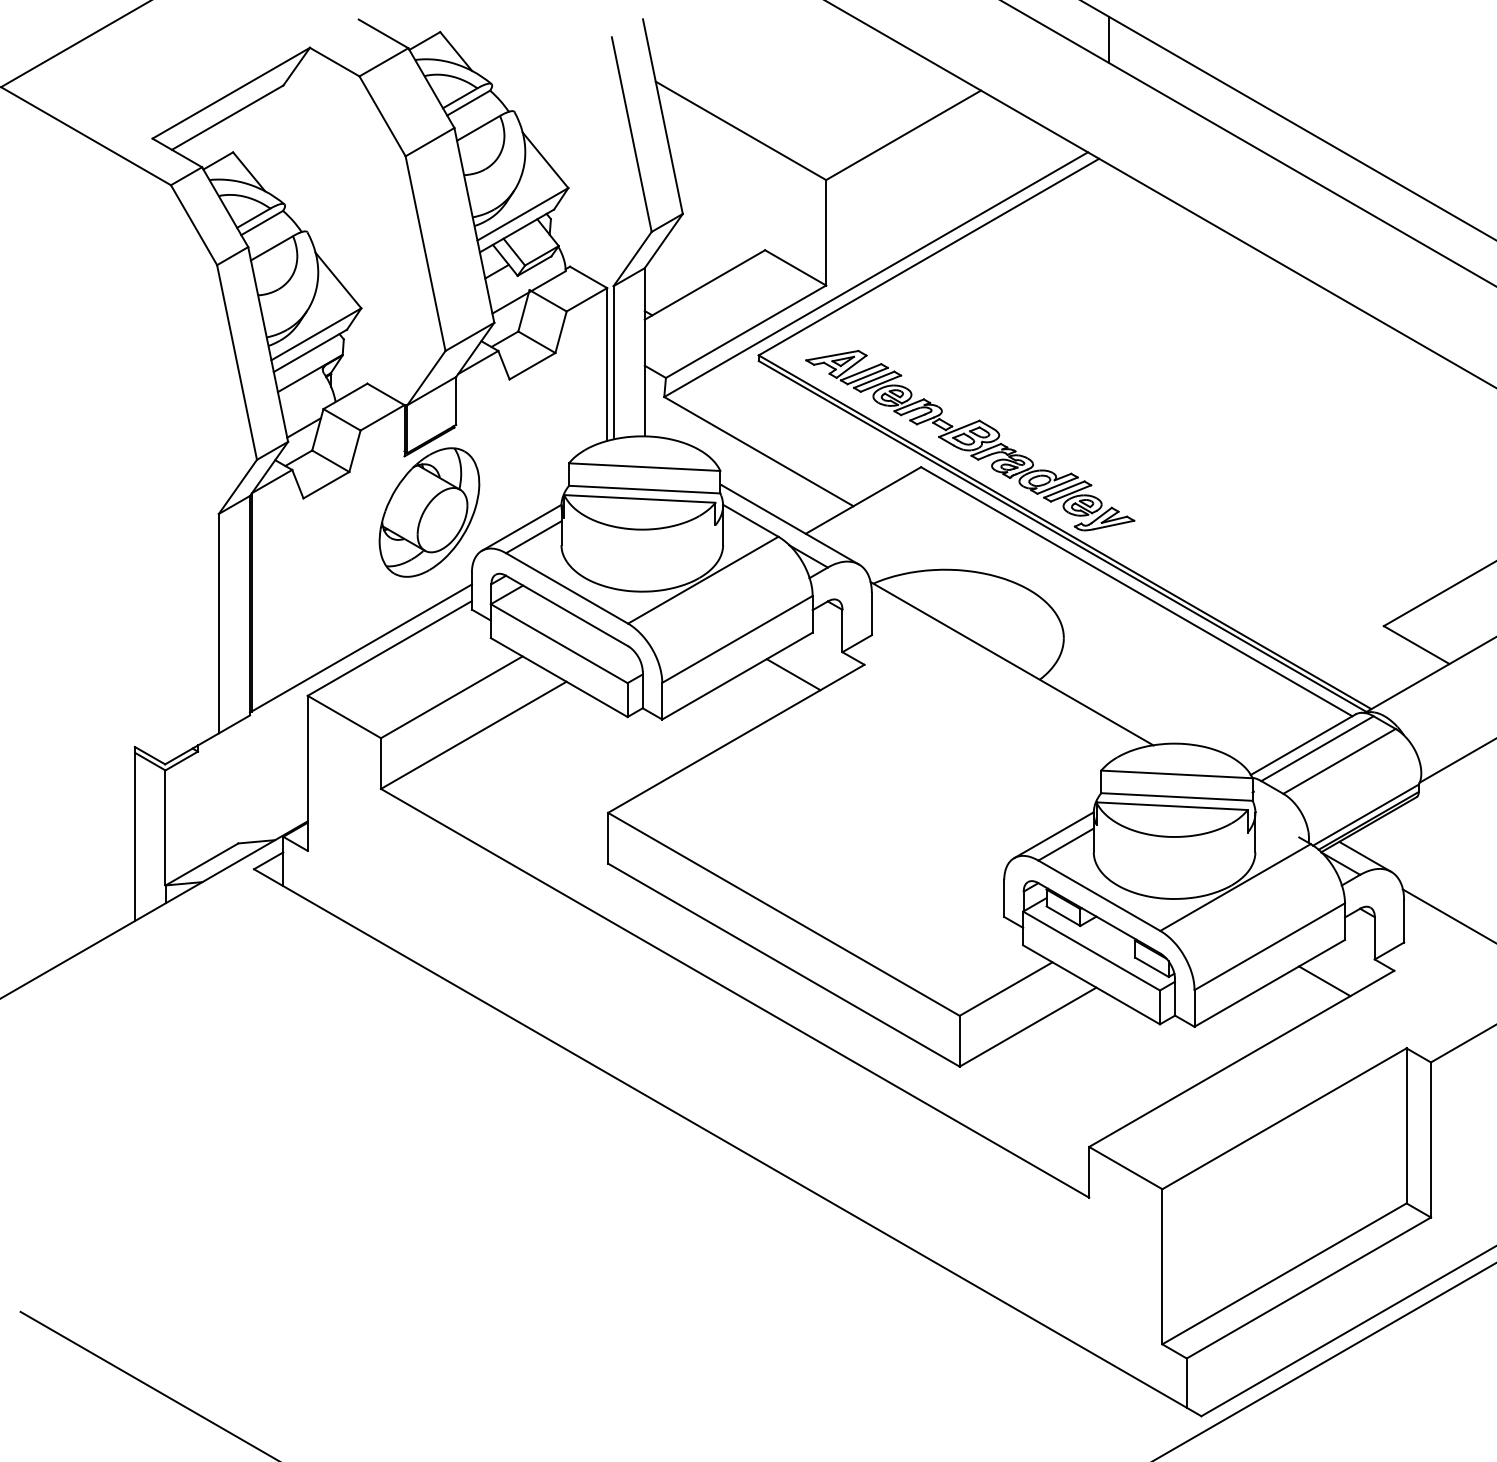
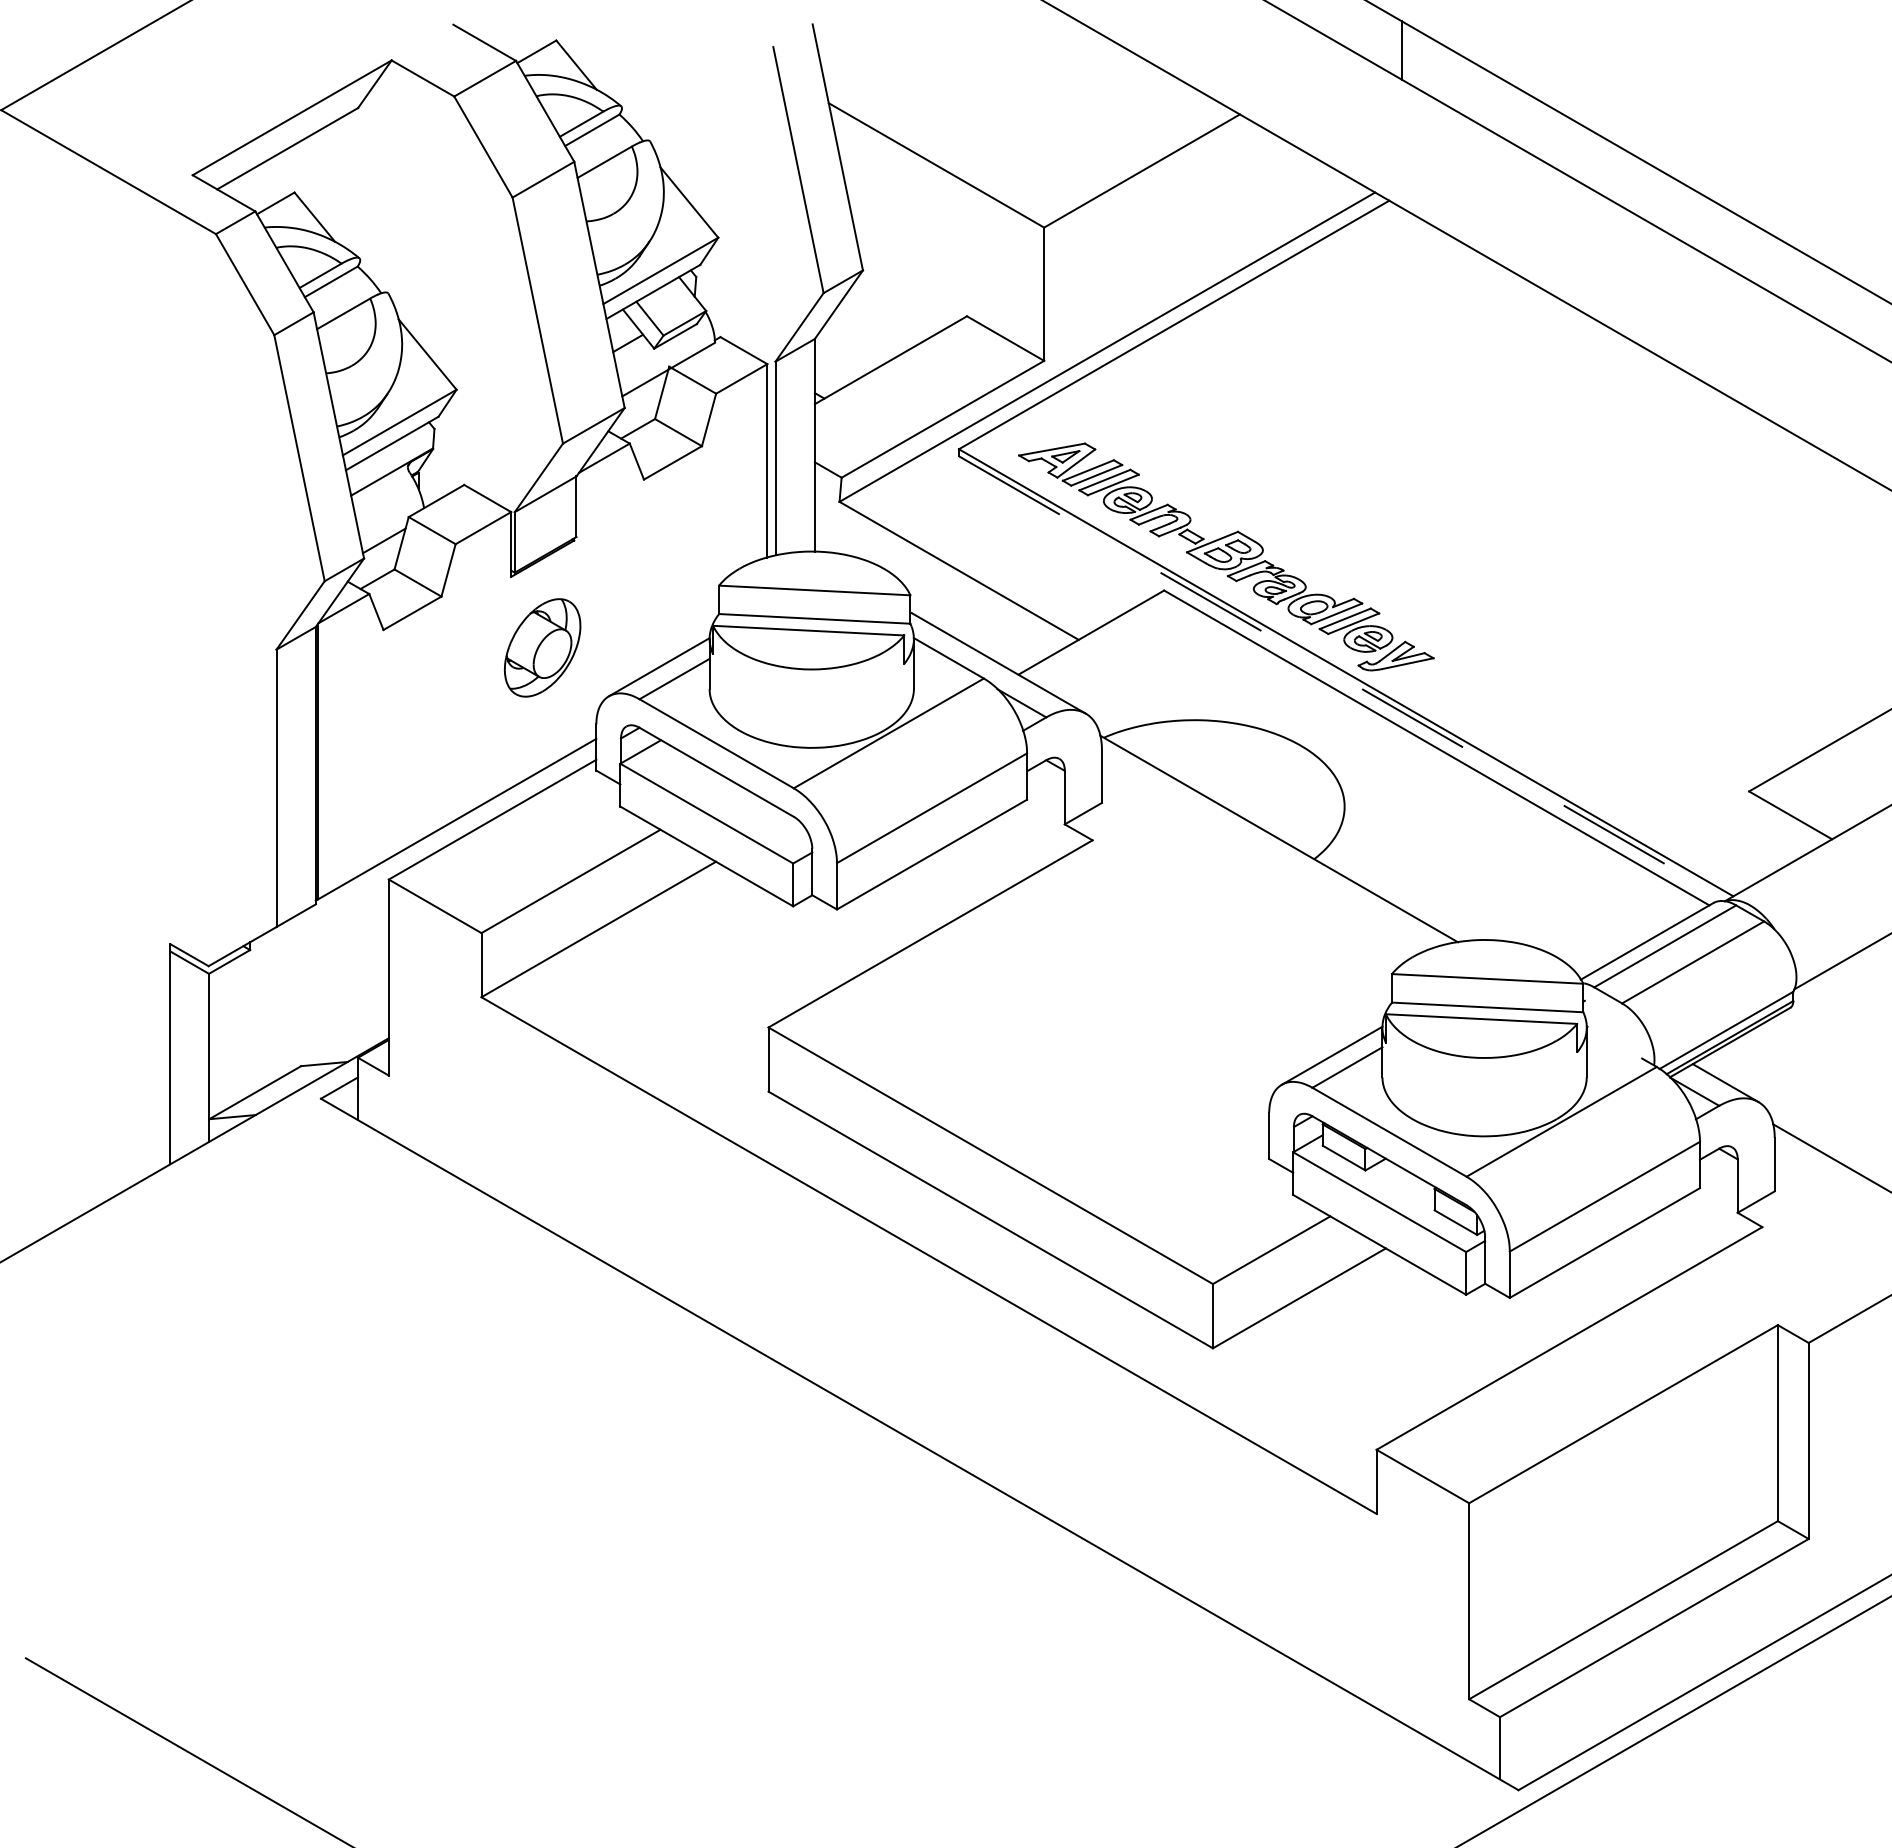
part: (429, 512) -> (542, 647), size x0.6
line: (1062, 536) -> (1343, 678), solid -> dashed
line: (793, 674) -> (1003, 852), removed
line: (1324, 981) -> (1673, 1240), removed

